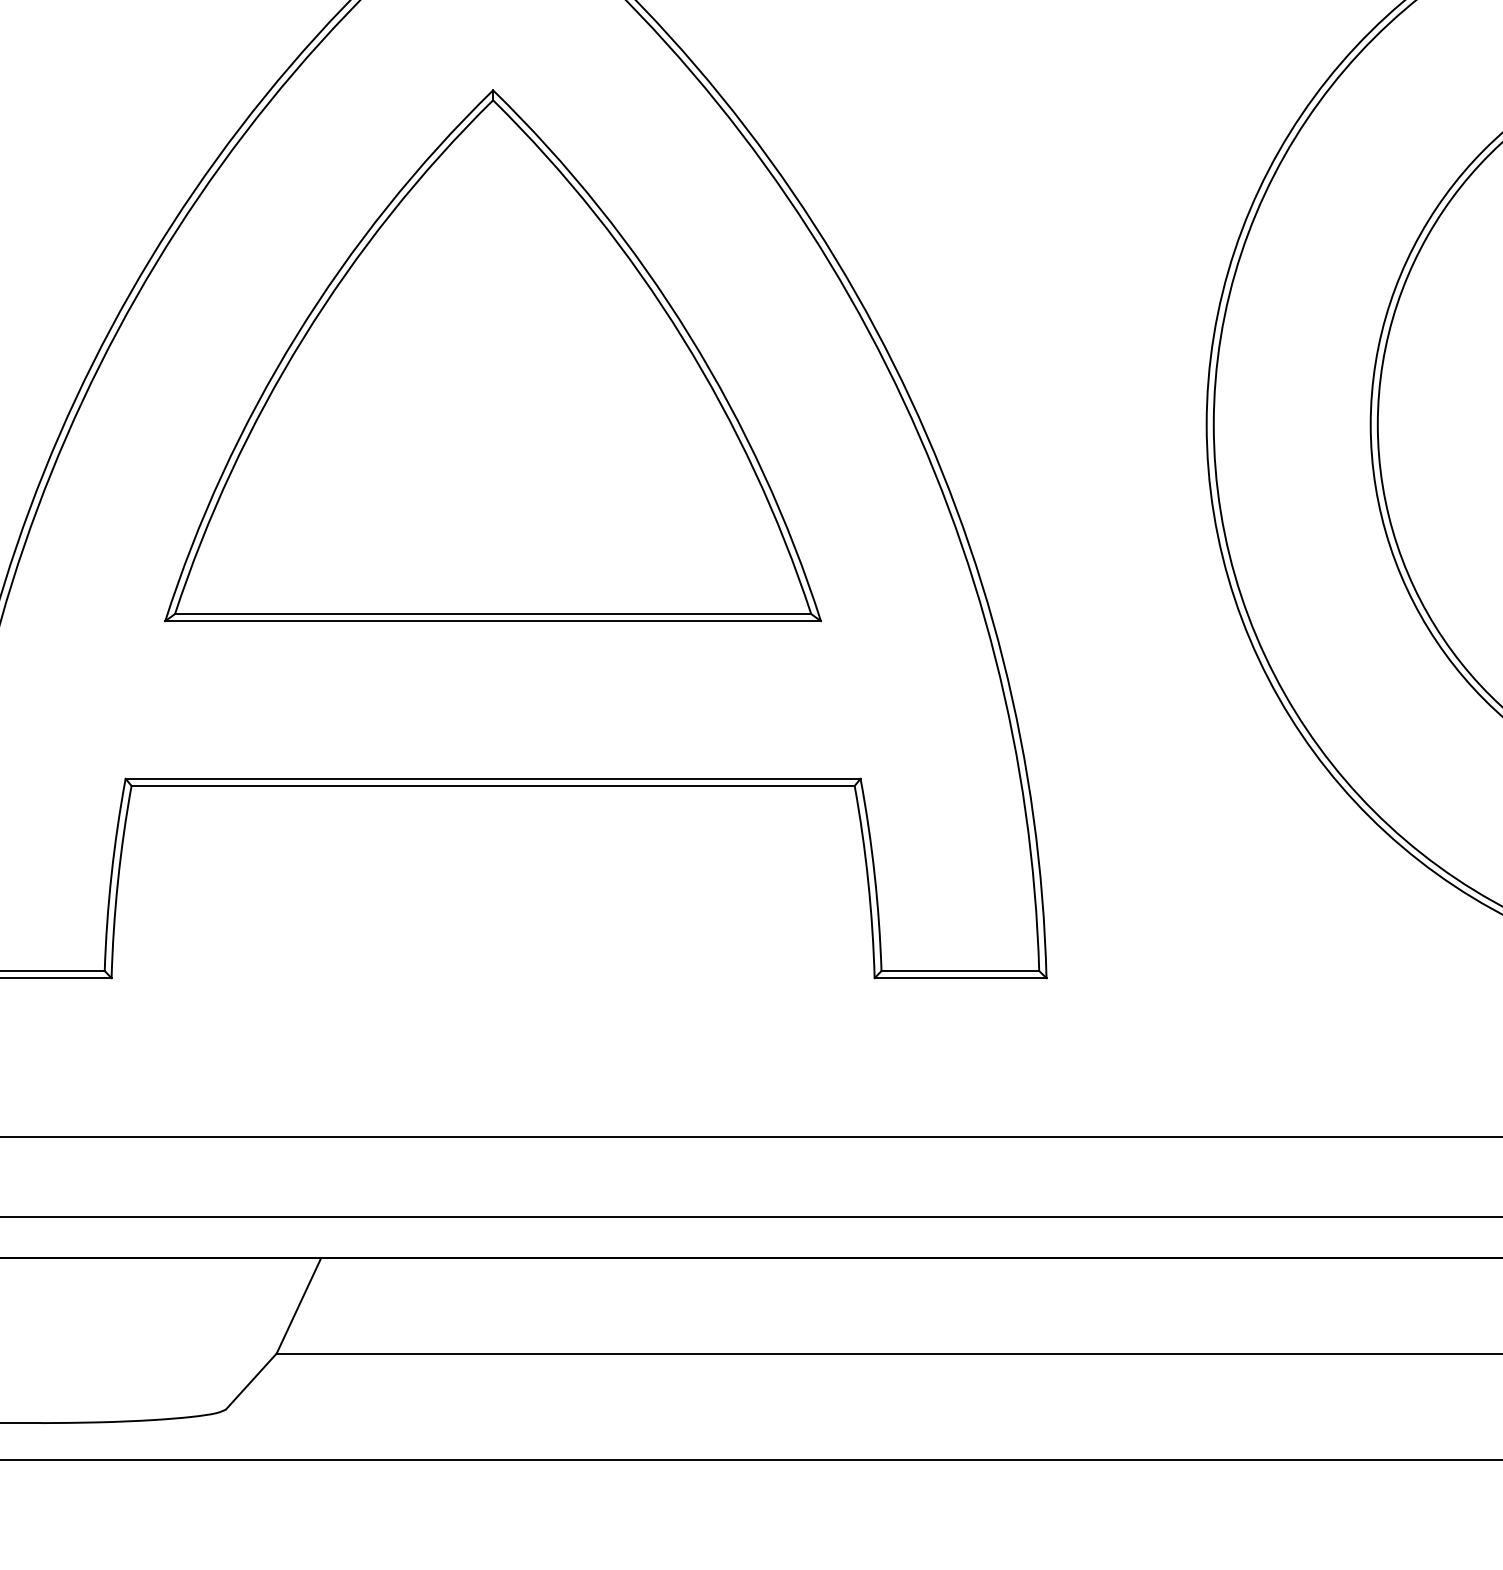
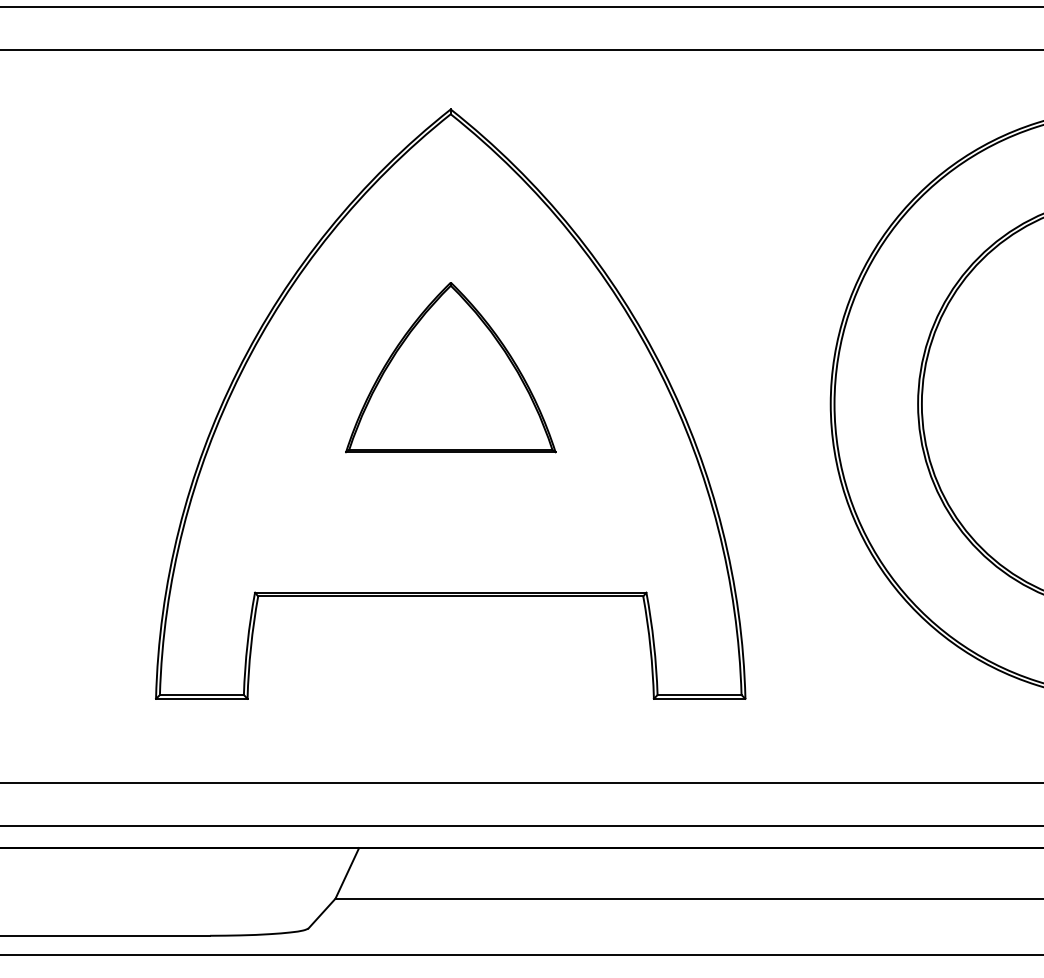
part: (492, 355) -> (450, 367), size x0.6

